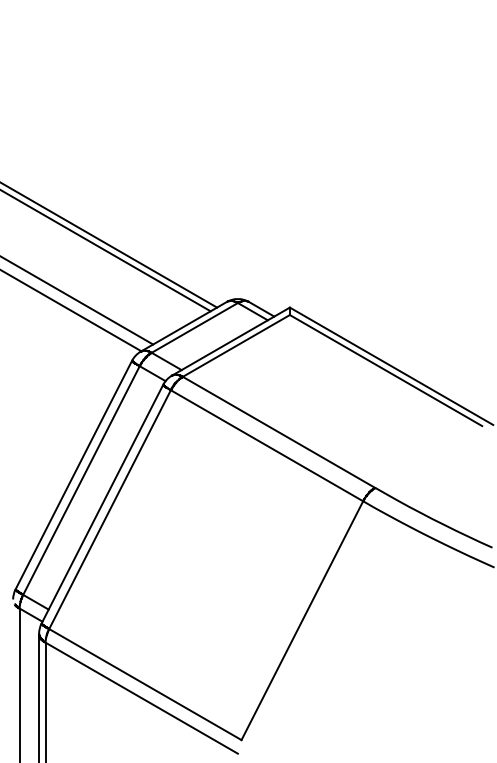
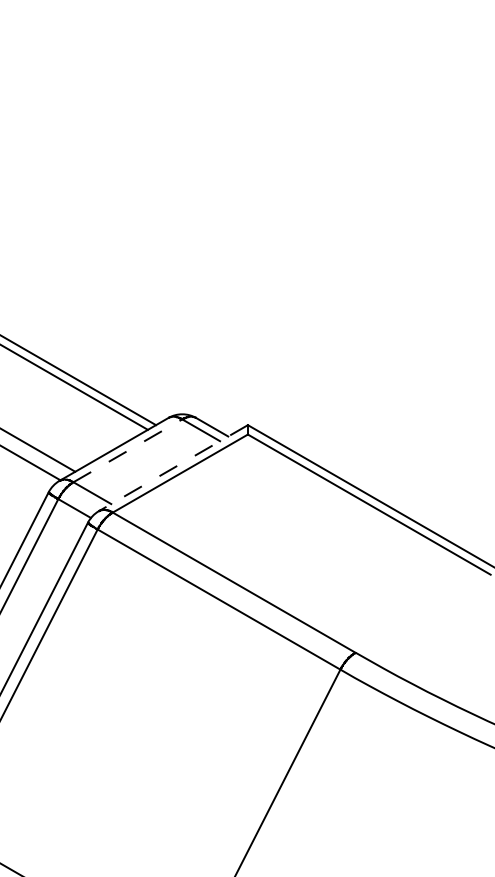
line: (194, 327) -> (127, 450), solid -> dashed
line: (230, 341) -> (172, 467), solid -> dashed

